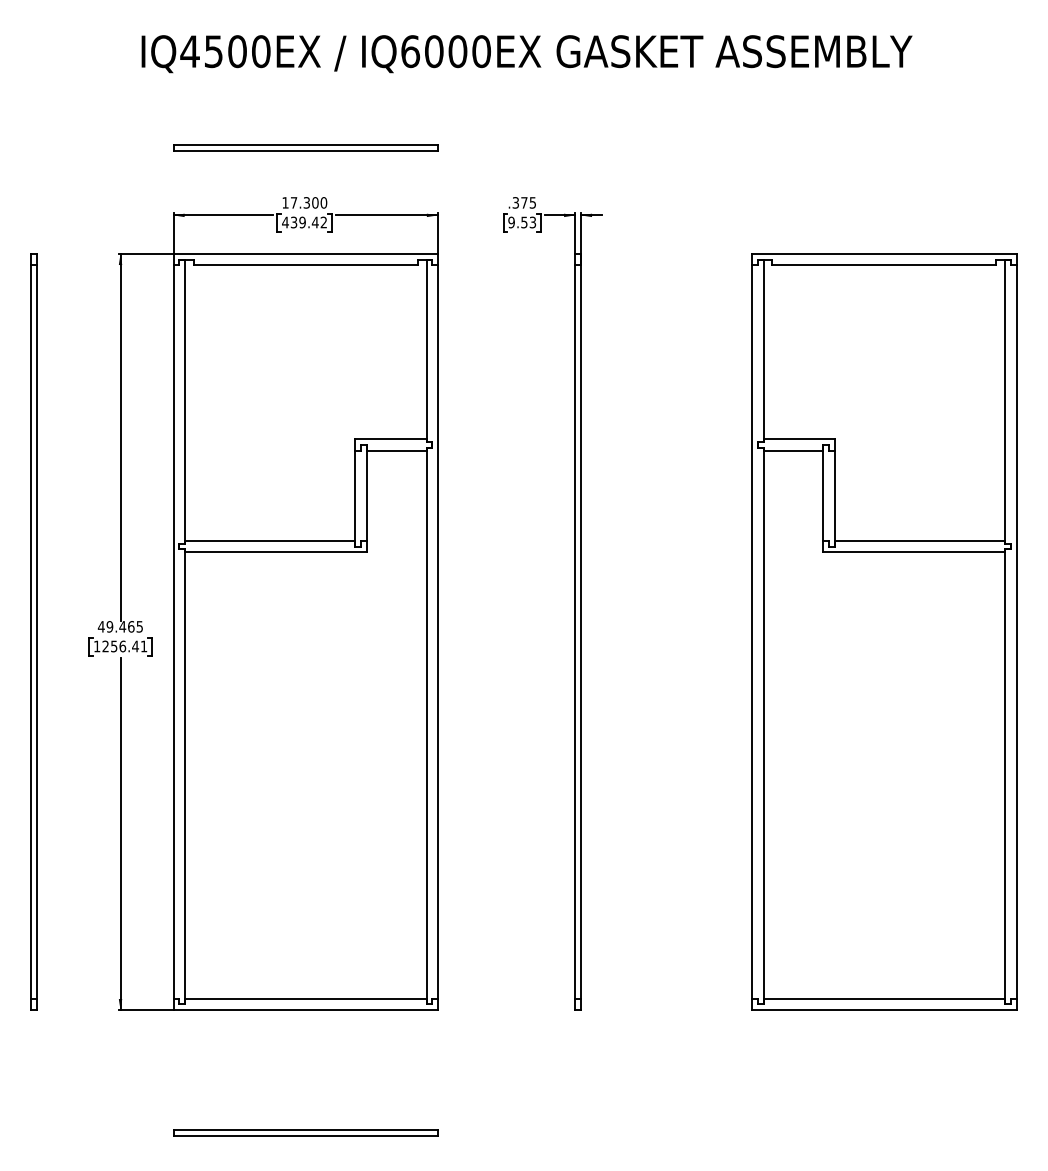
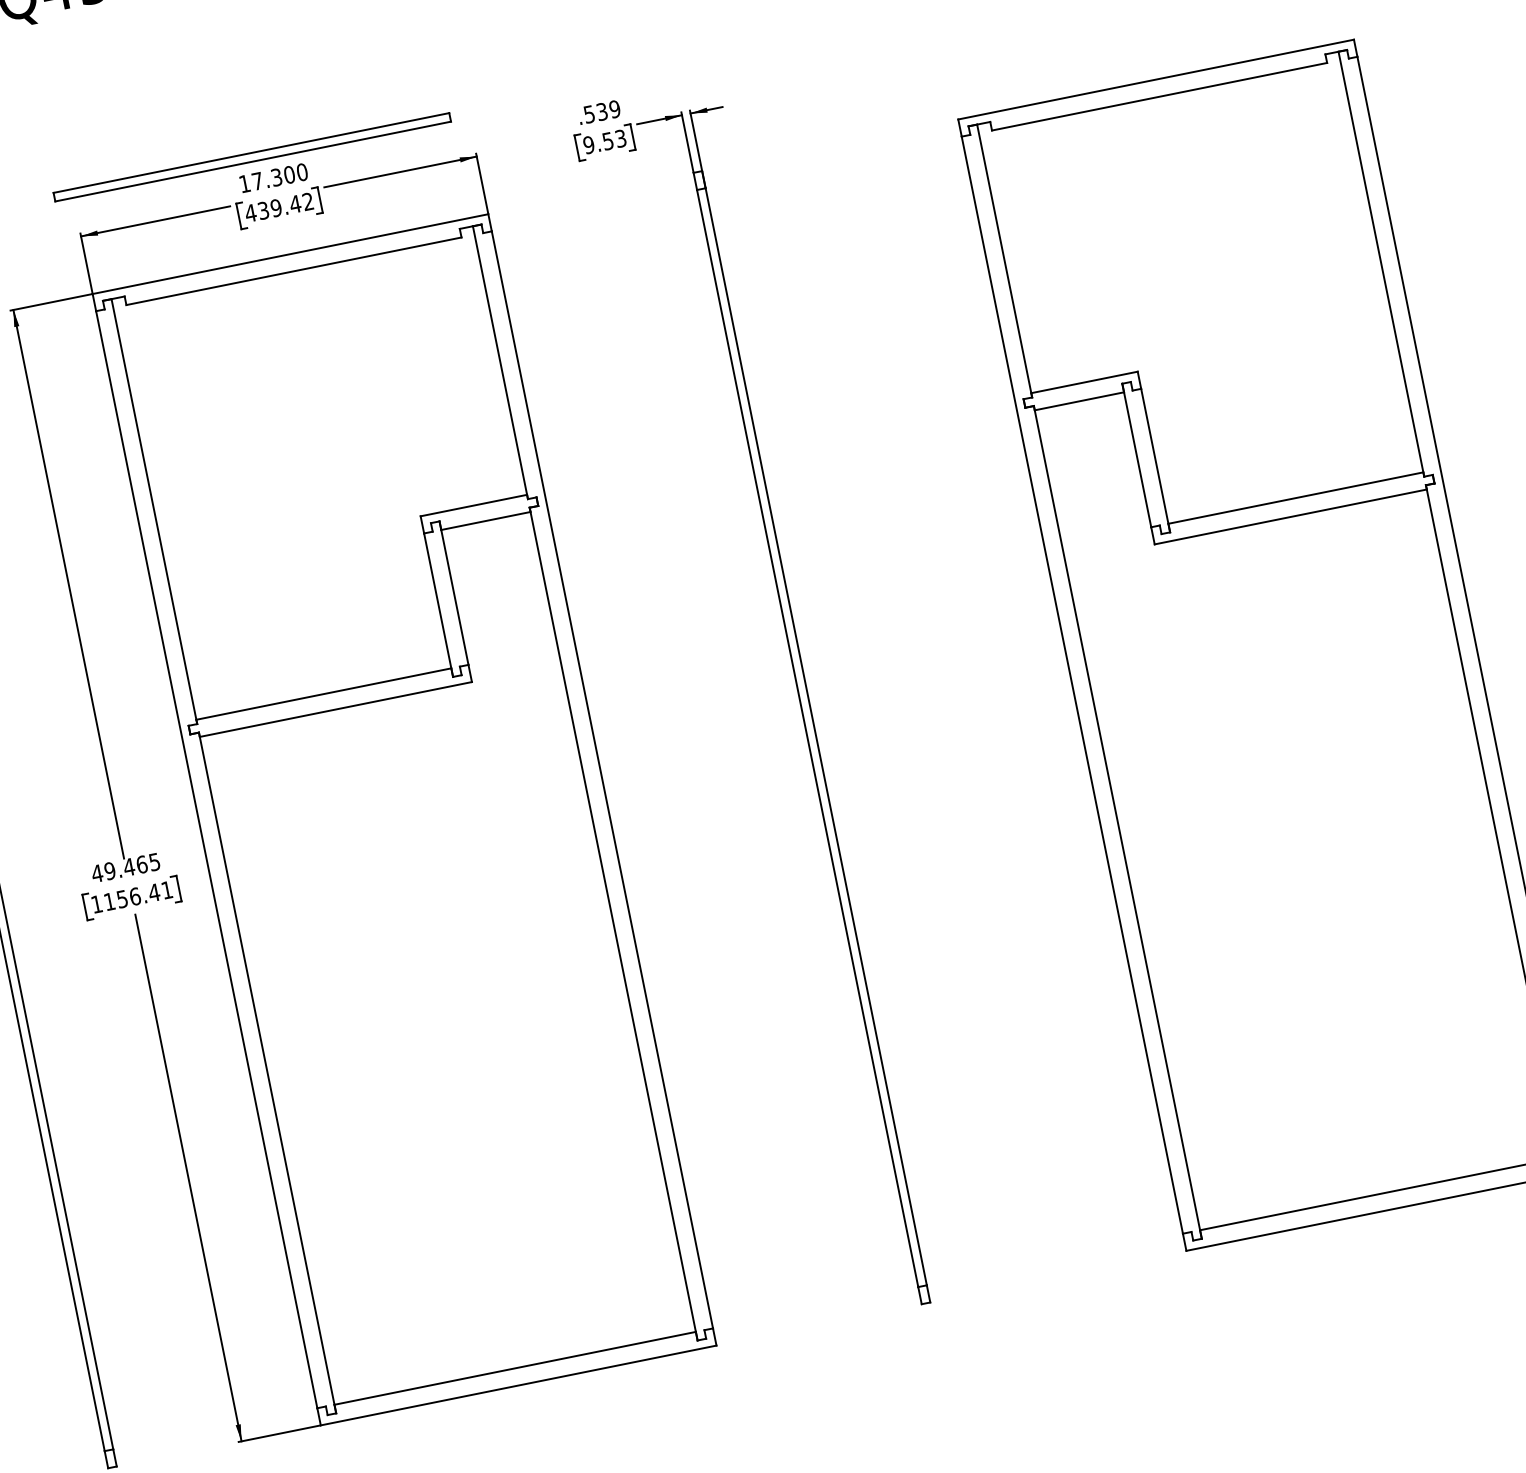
part: (305, 147) -> (251, 156), moved
text: (524, 202) -> (602, 111), .375 -> .539
text: (105, 646) -> (109, 901), 1256.41 -> 1156.41

